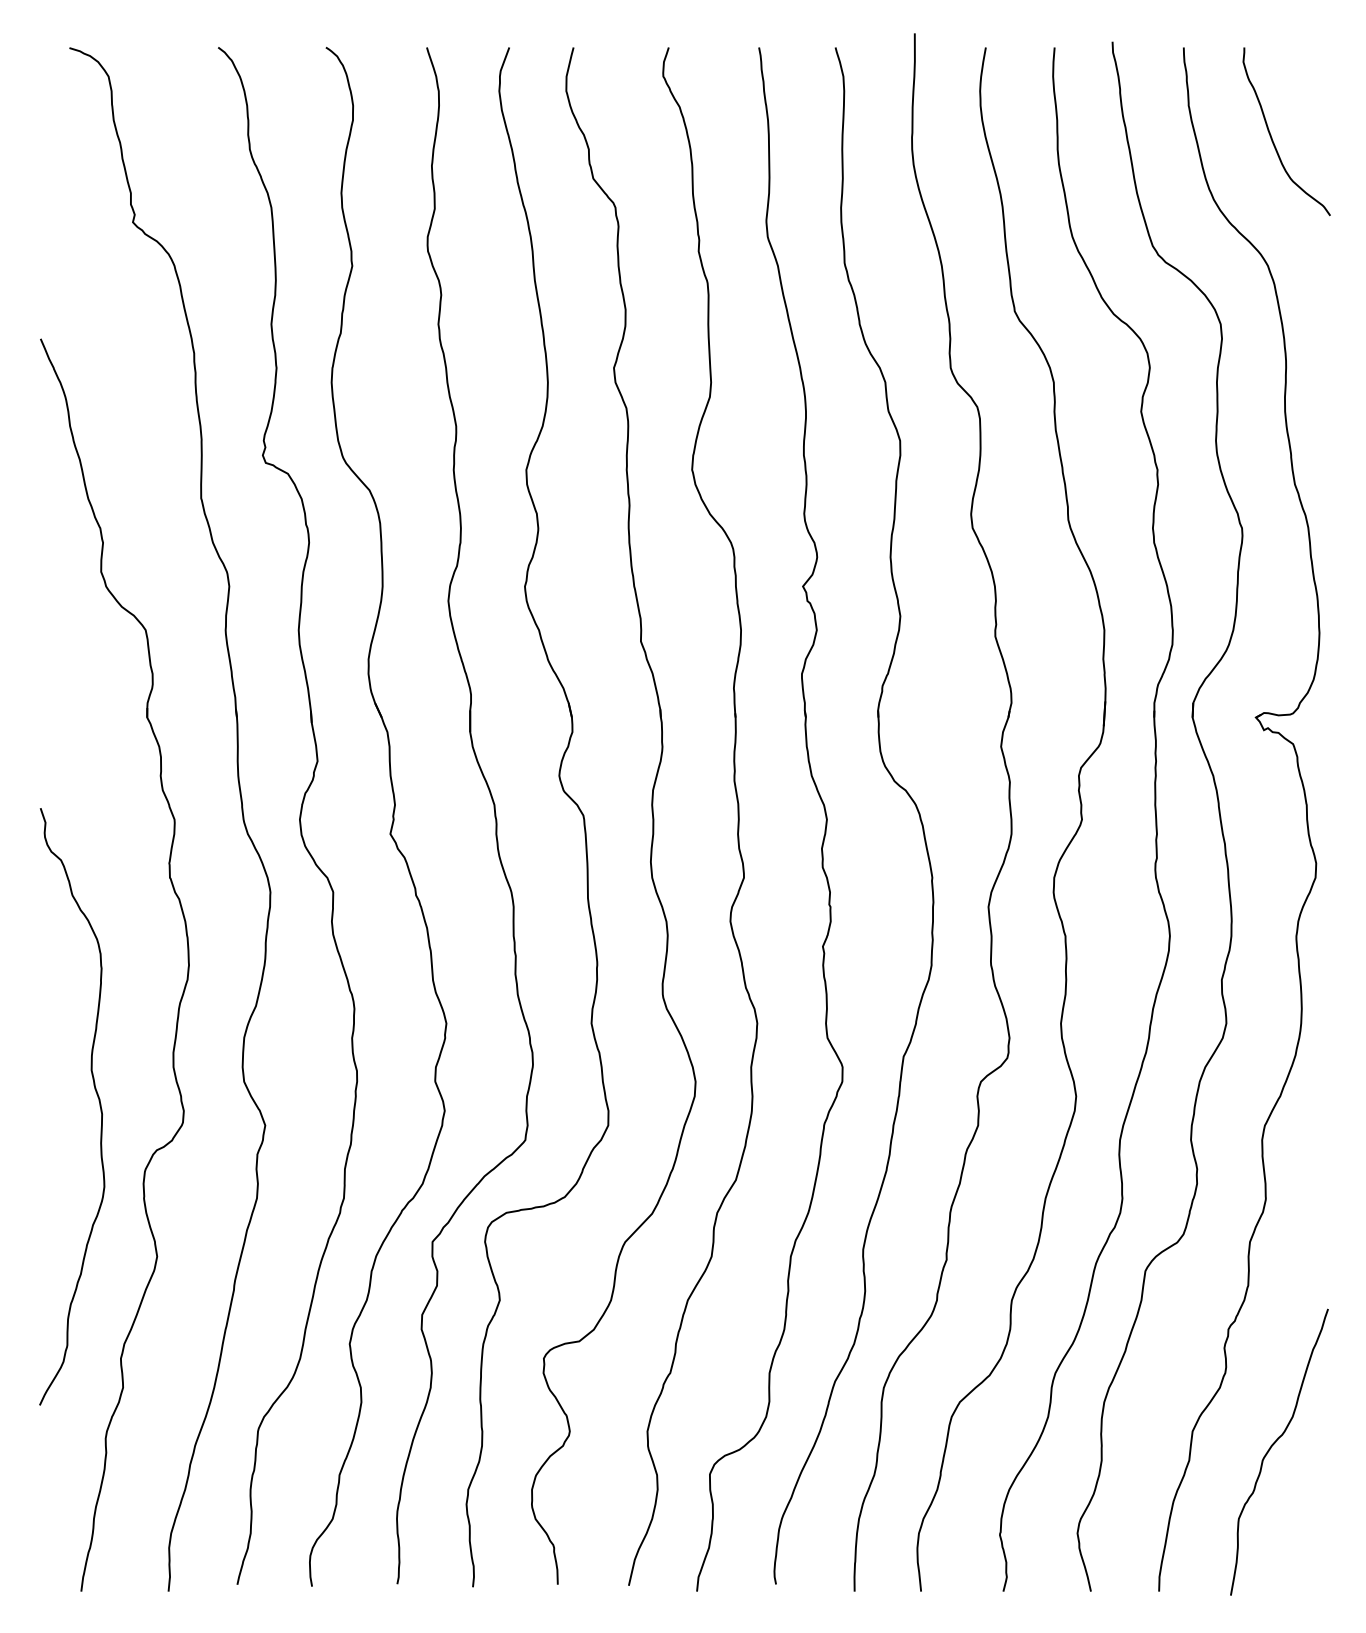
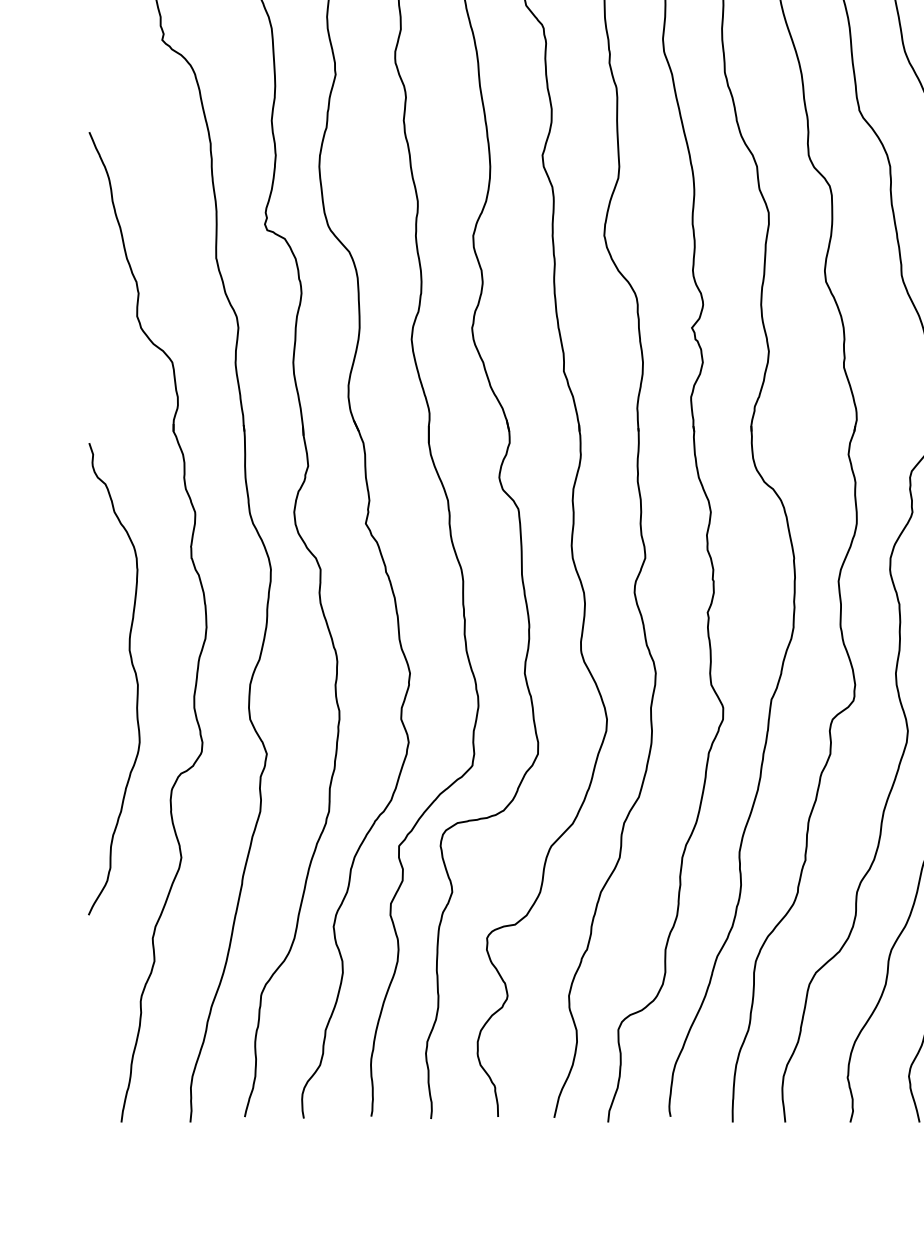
curve: (98, 1101) -> (135, 674), moved

